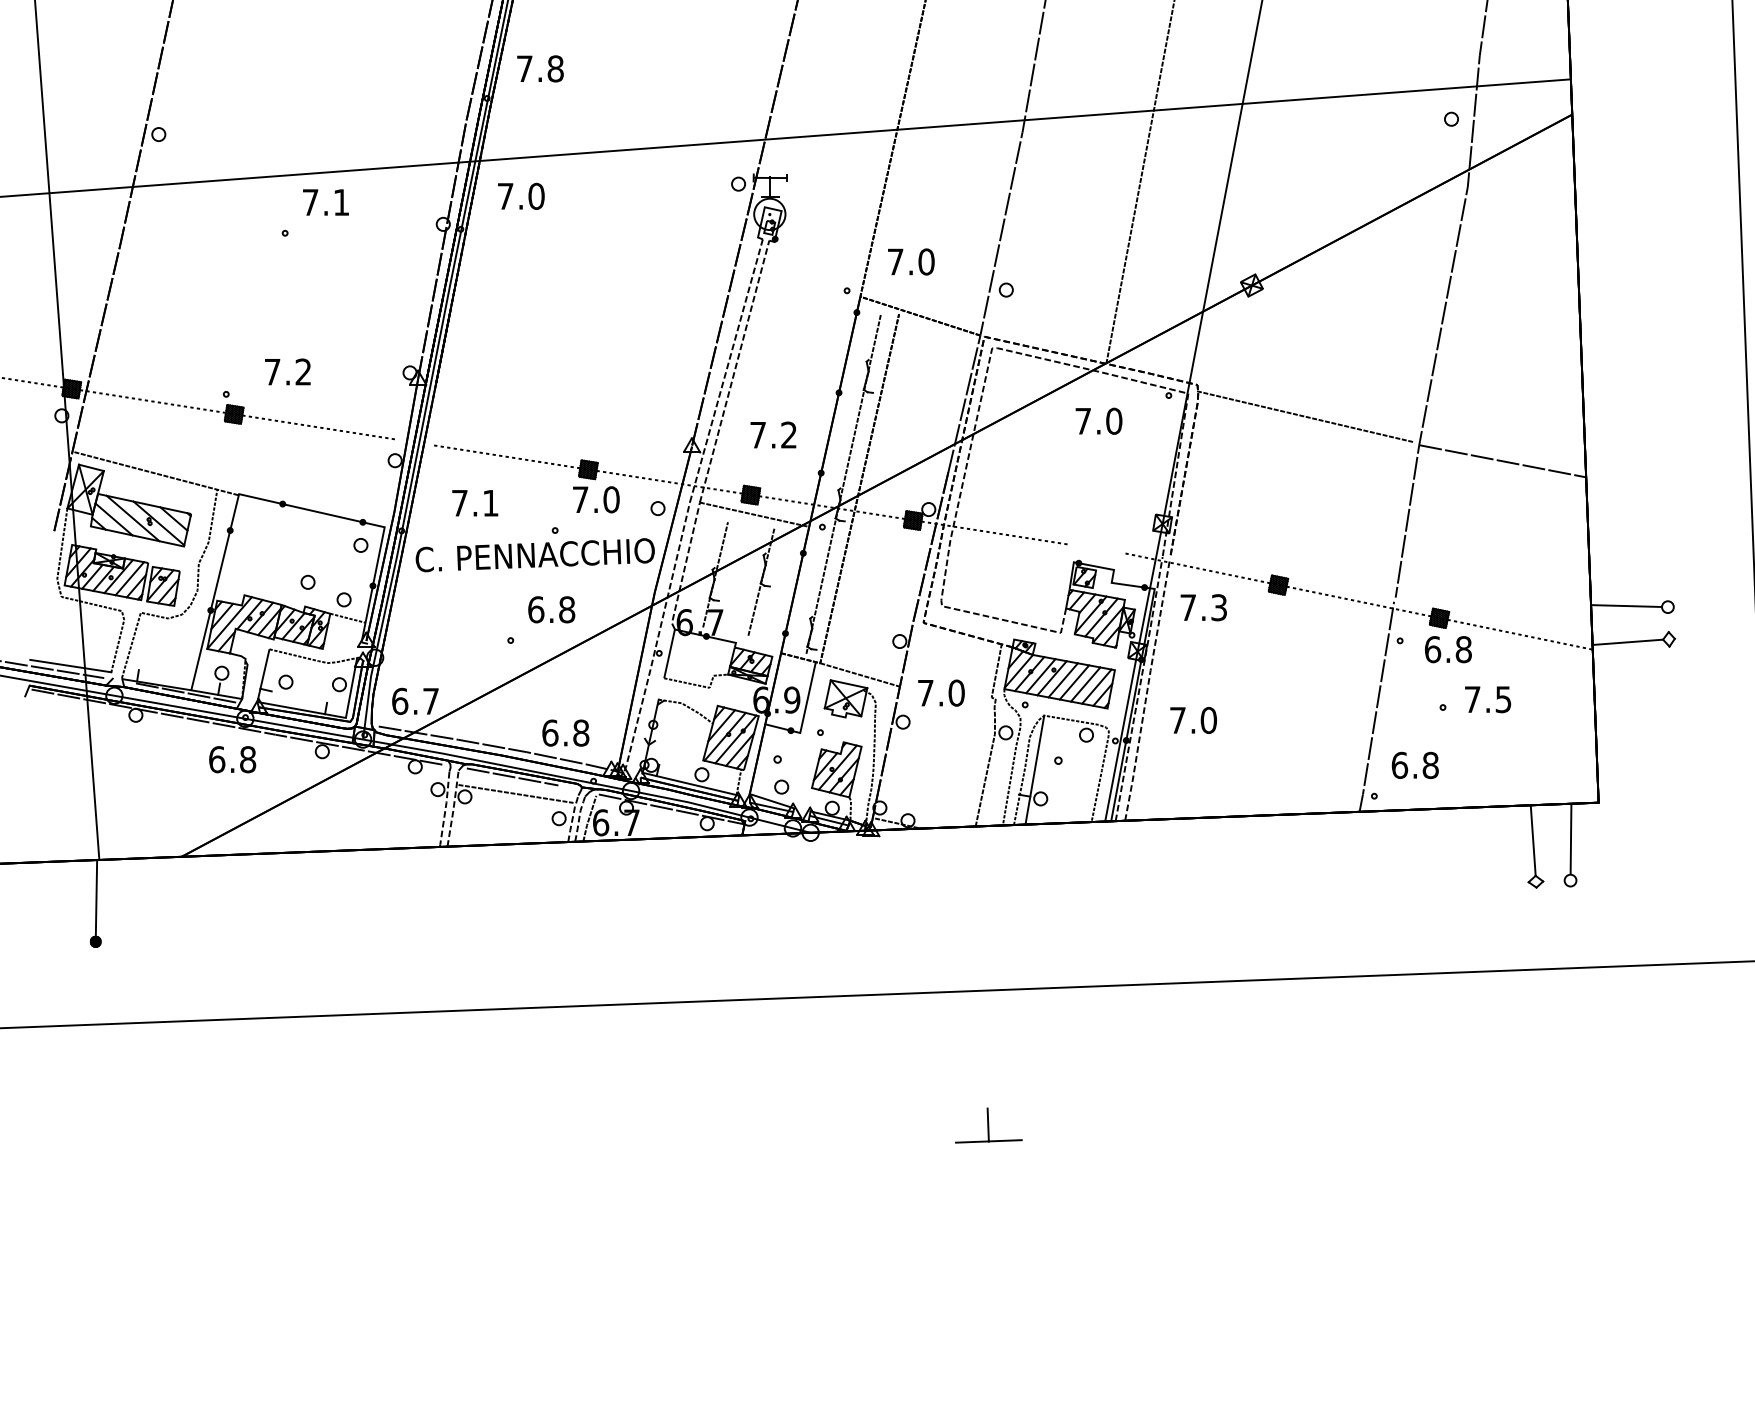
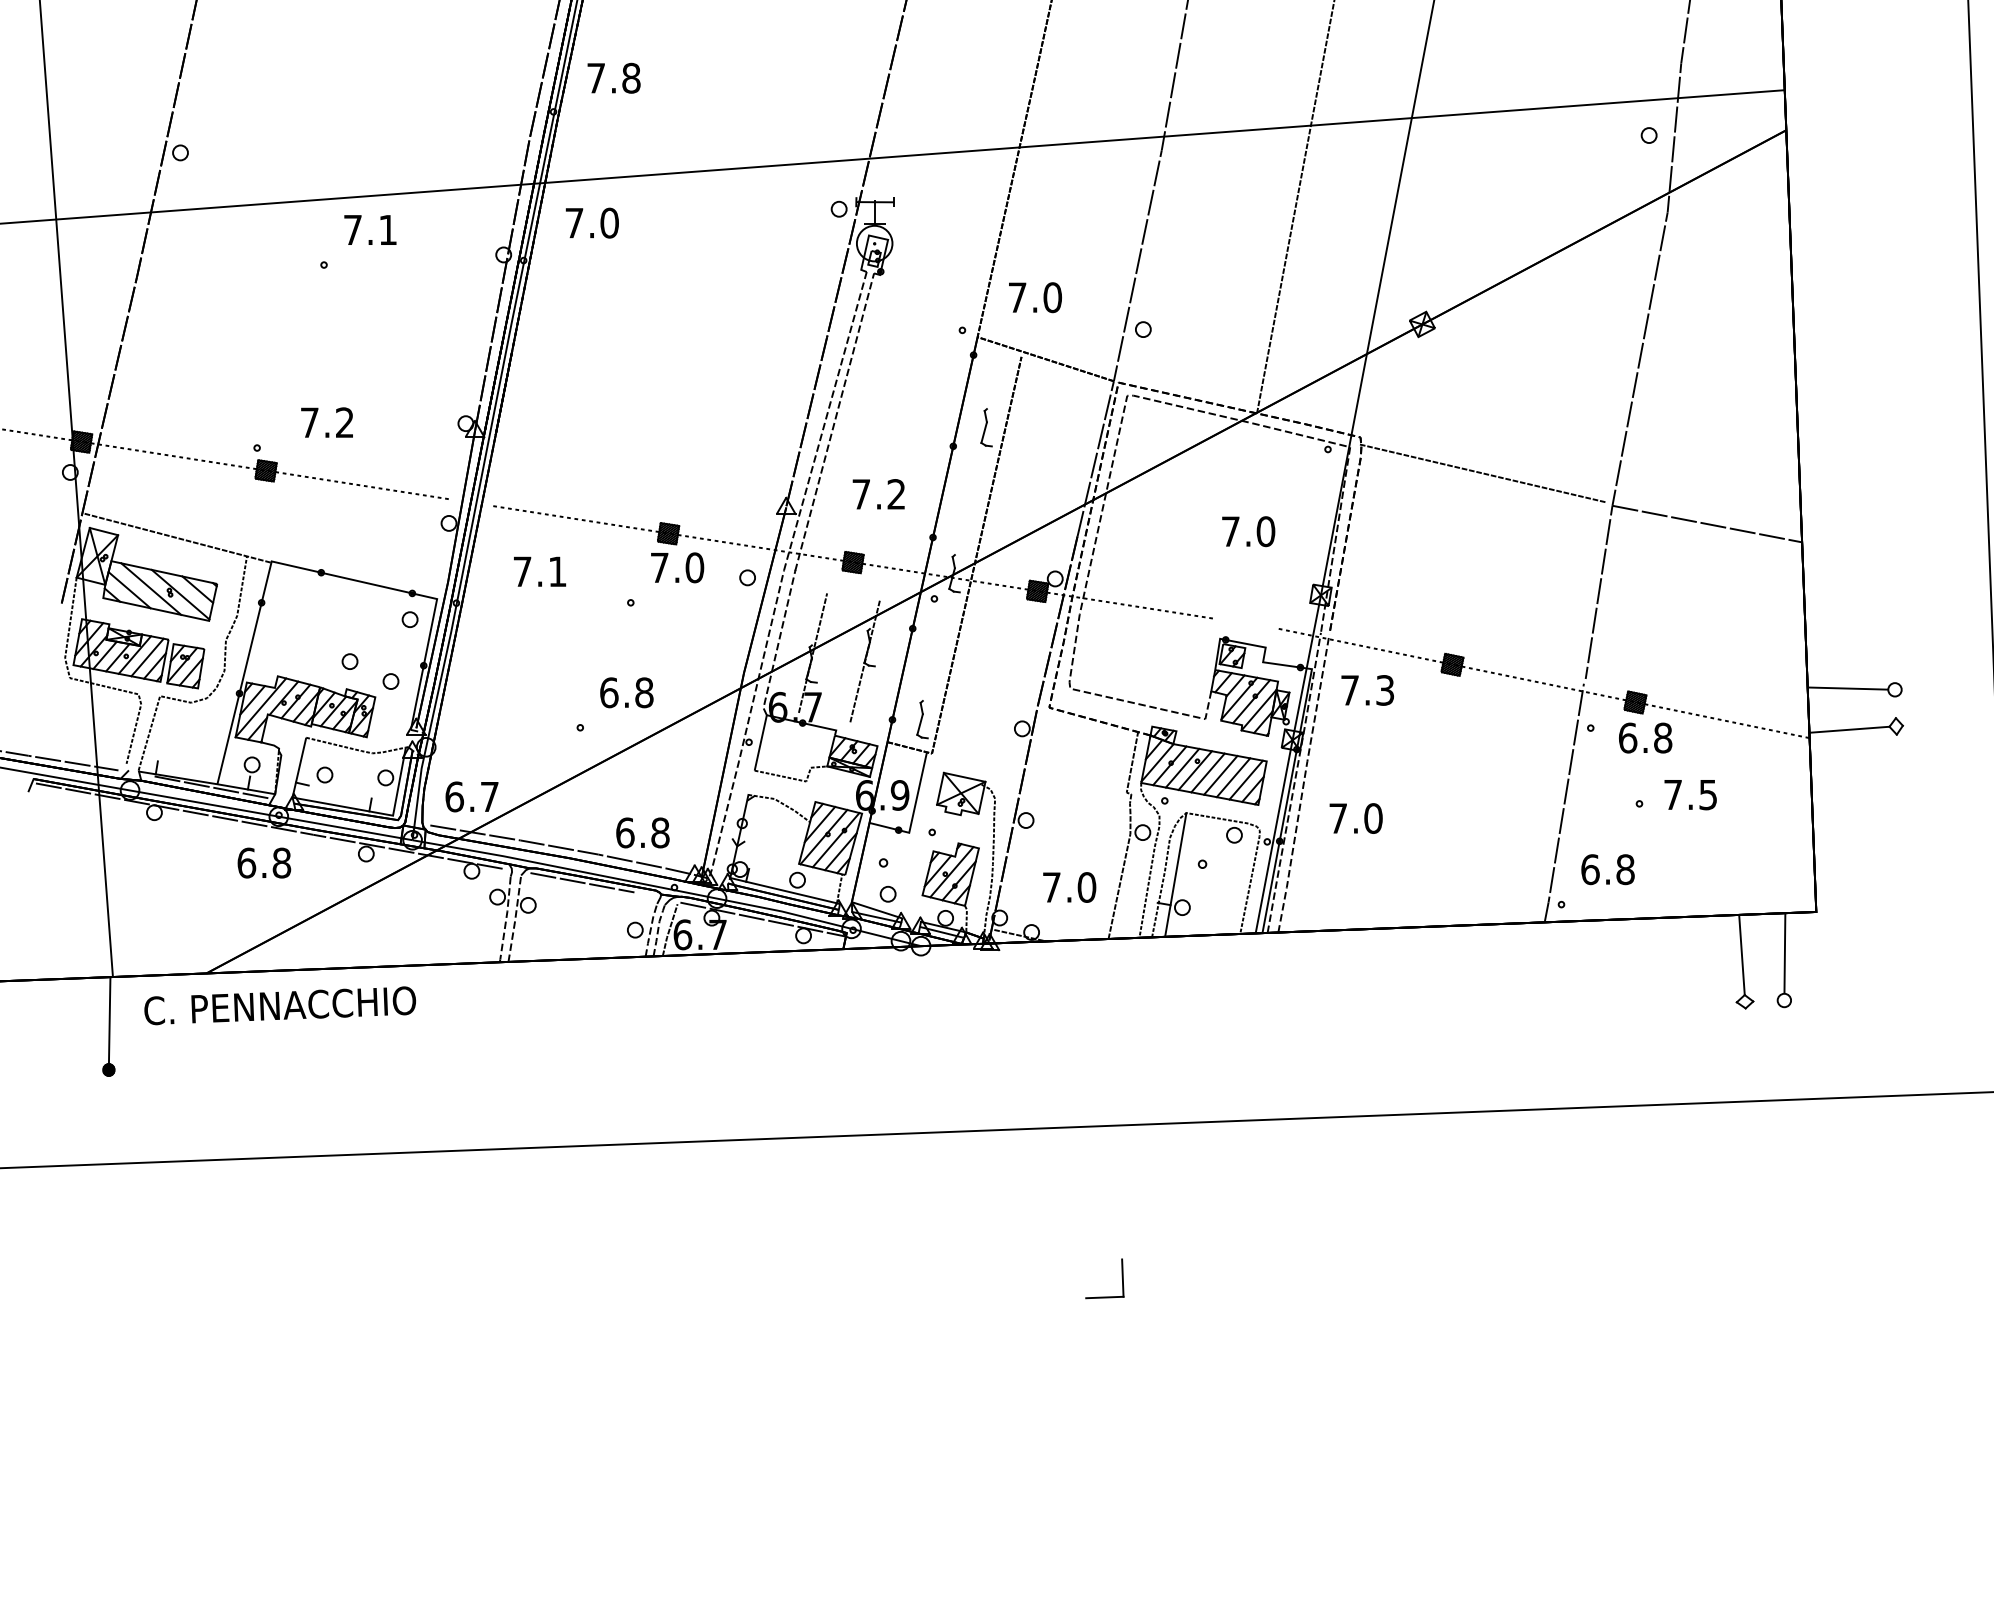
text: (1098, 421) -> (1248, 531), moved
line: (843, 483) -> (958, 549), removed
line: (754, 514) -> (857, 584), removed
text: (535, 554) -> (280, 1005), moved
line: (348, 618) -> (395, 702), removed
line: (70, 665) -> (80, 756), removed
line: (860, 674) -> (977, 766), removed
text: (941, 693) -> (1069, 887), moved
line: (516, 793) -> (586, 901), removed
line: (1004, 1140) -> (1141, 1295), removed

